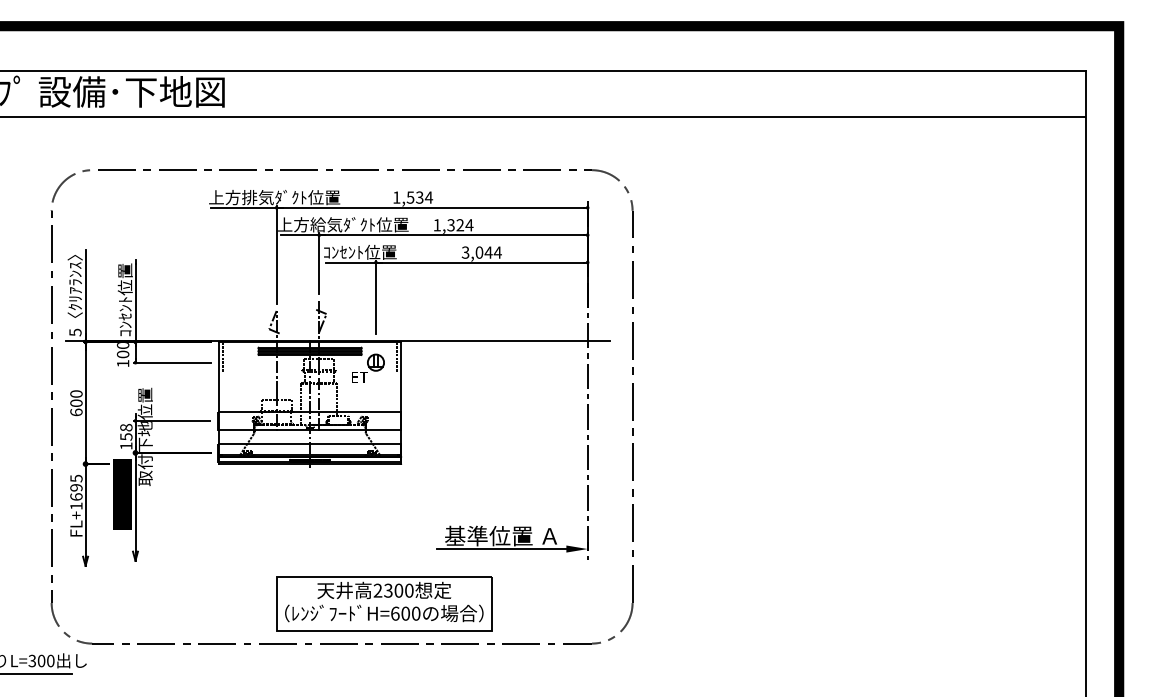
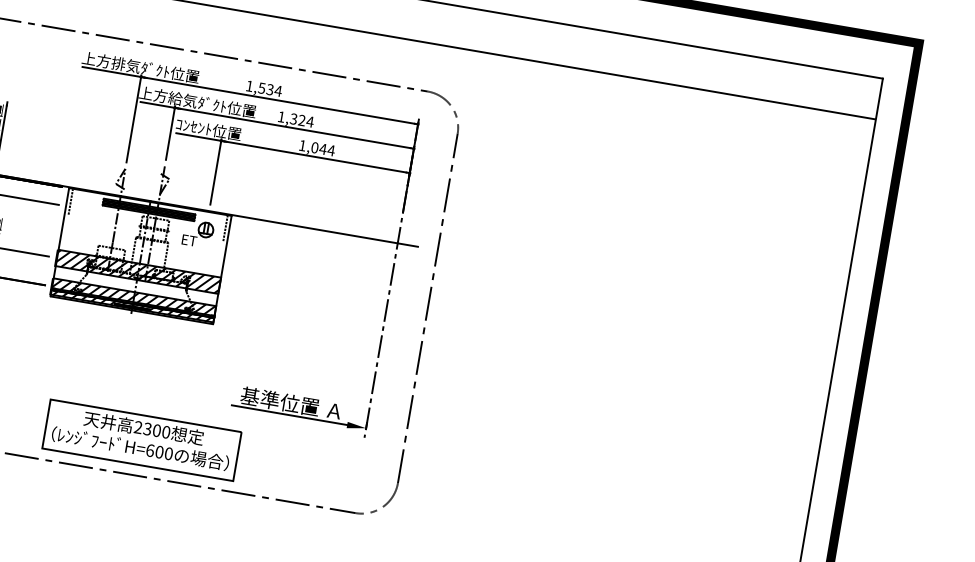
text: (465, 252) -> (302, 145), 3,044 -> 1,044
hatch: (309, 420) -> (138, 271), added
hatch: (309, 452) -> (133, 299), added
part: (384, 603) -> (142, 439), moved

